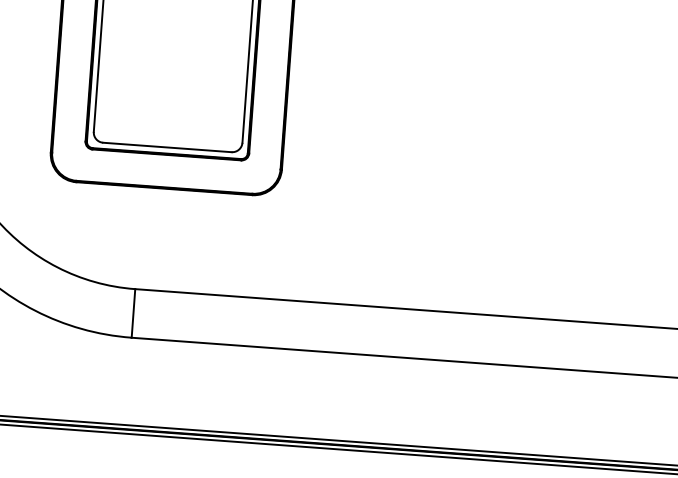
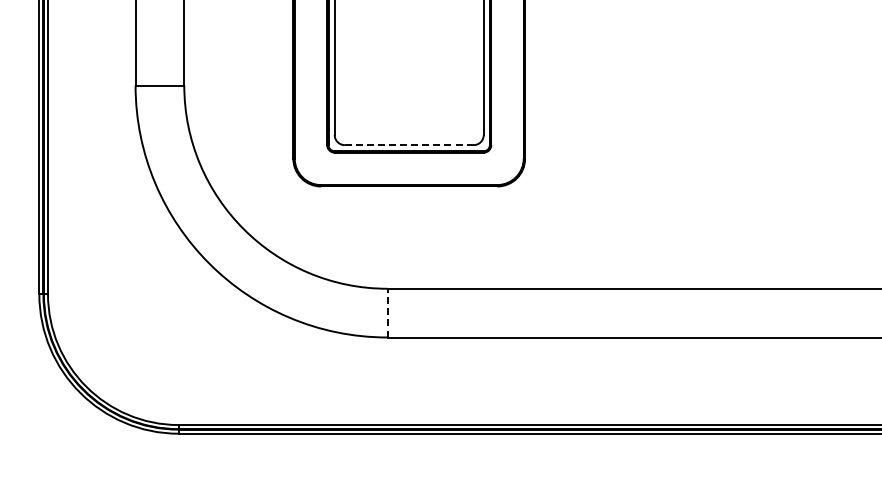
line: (167, 147) -> (409, 145), solid -> dashed
line: (133, 312) -> (387, 312), solid -> dashed

